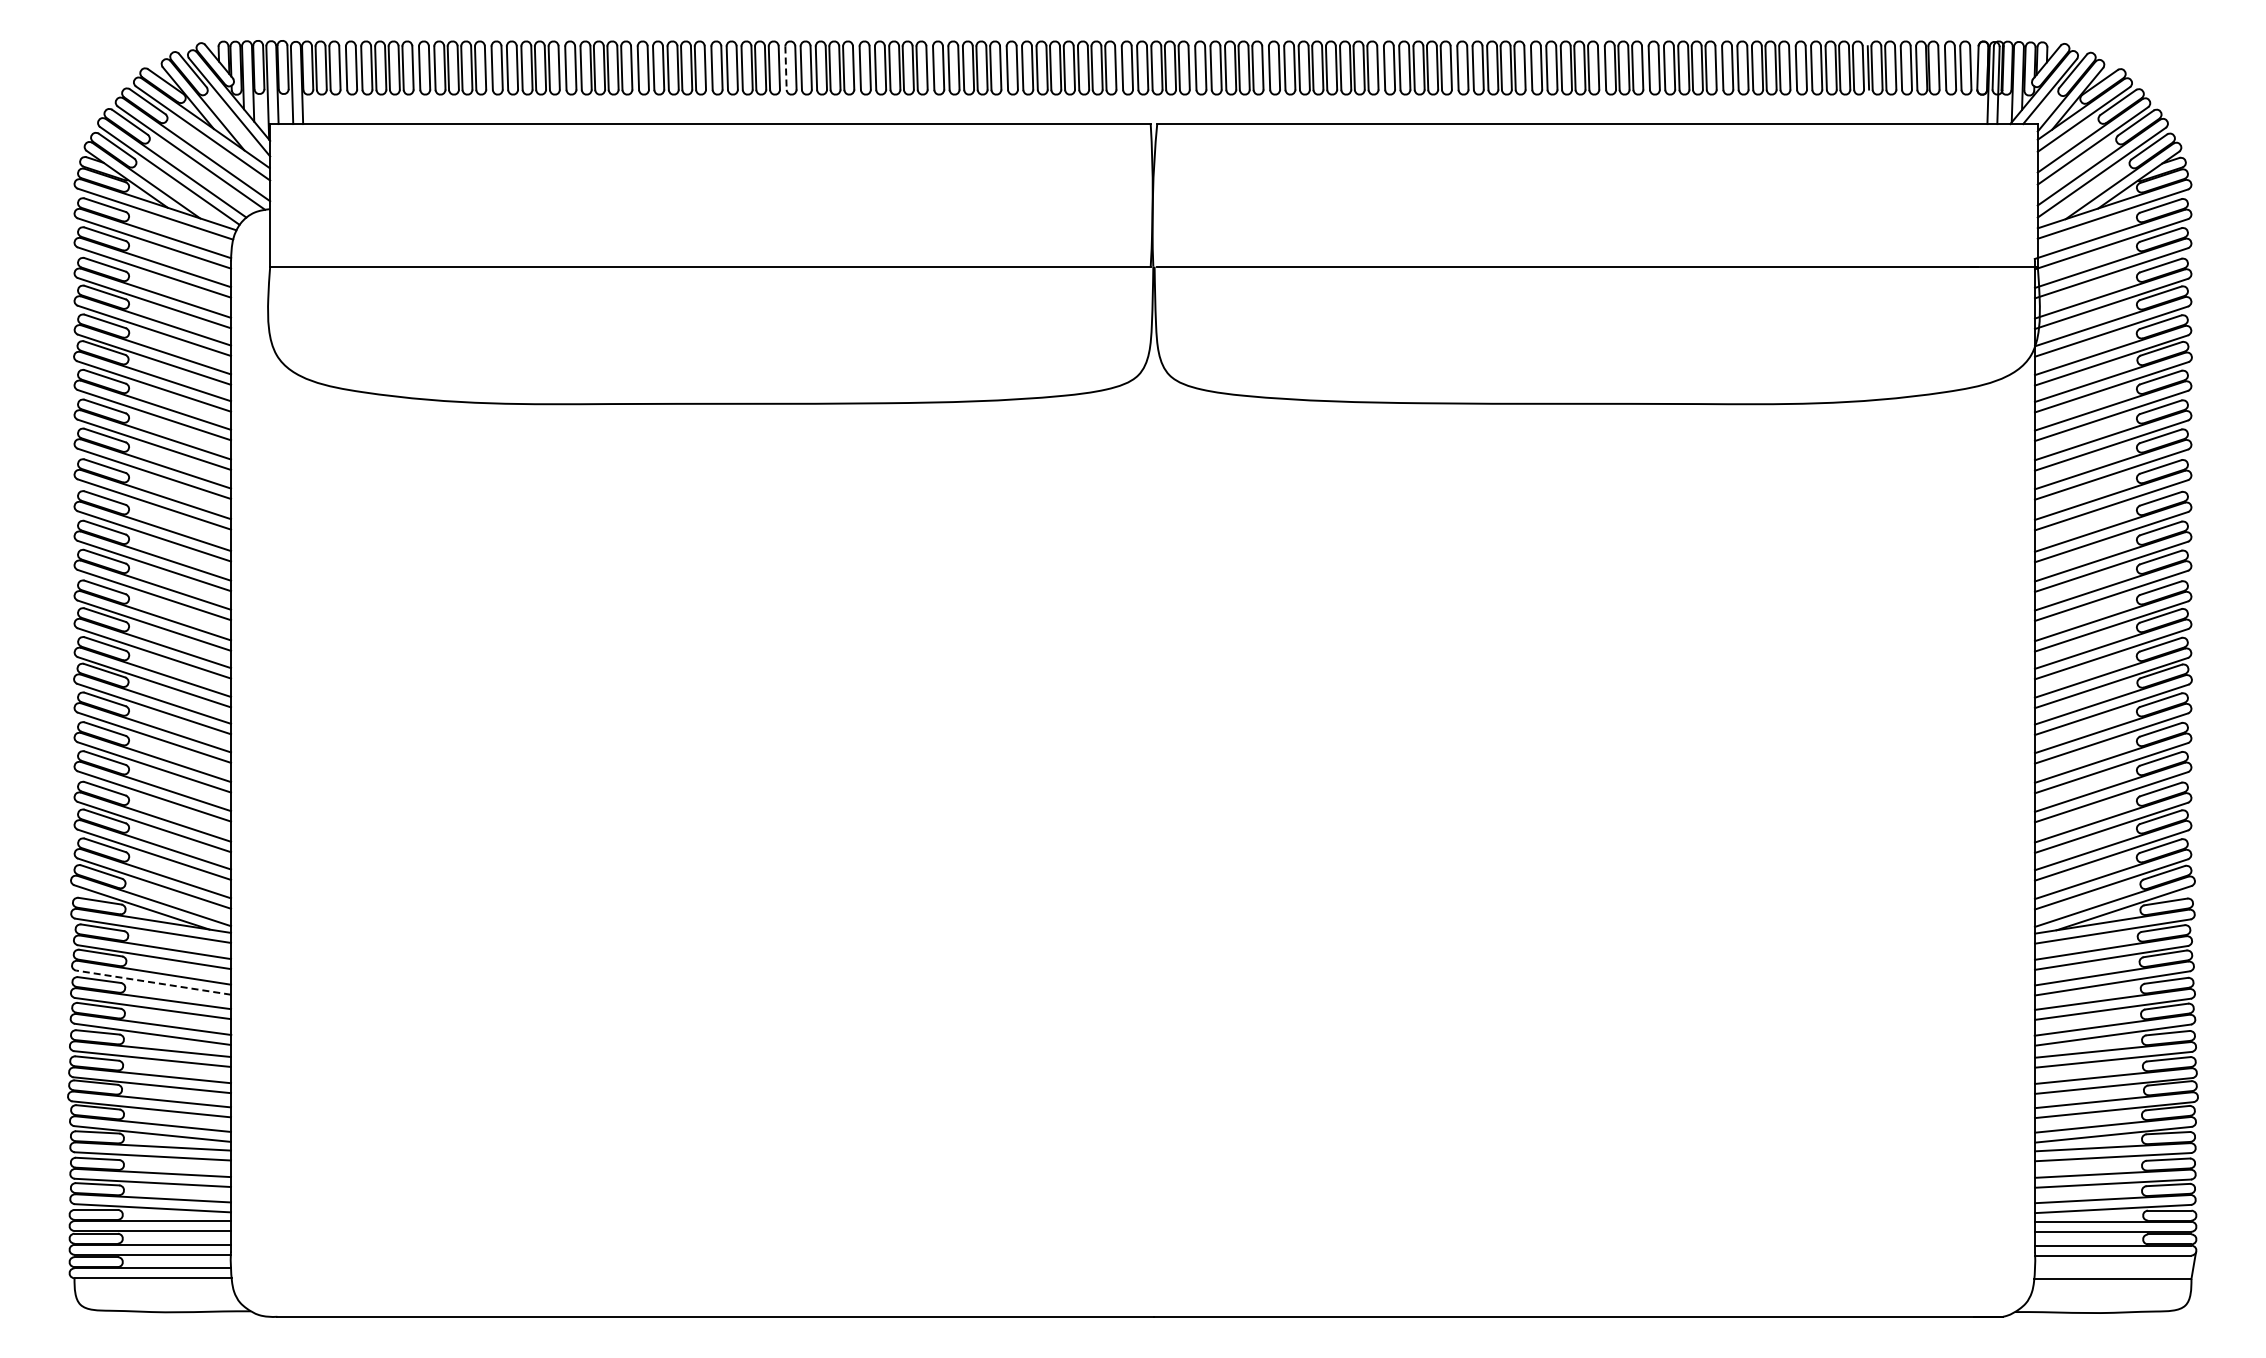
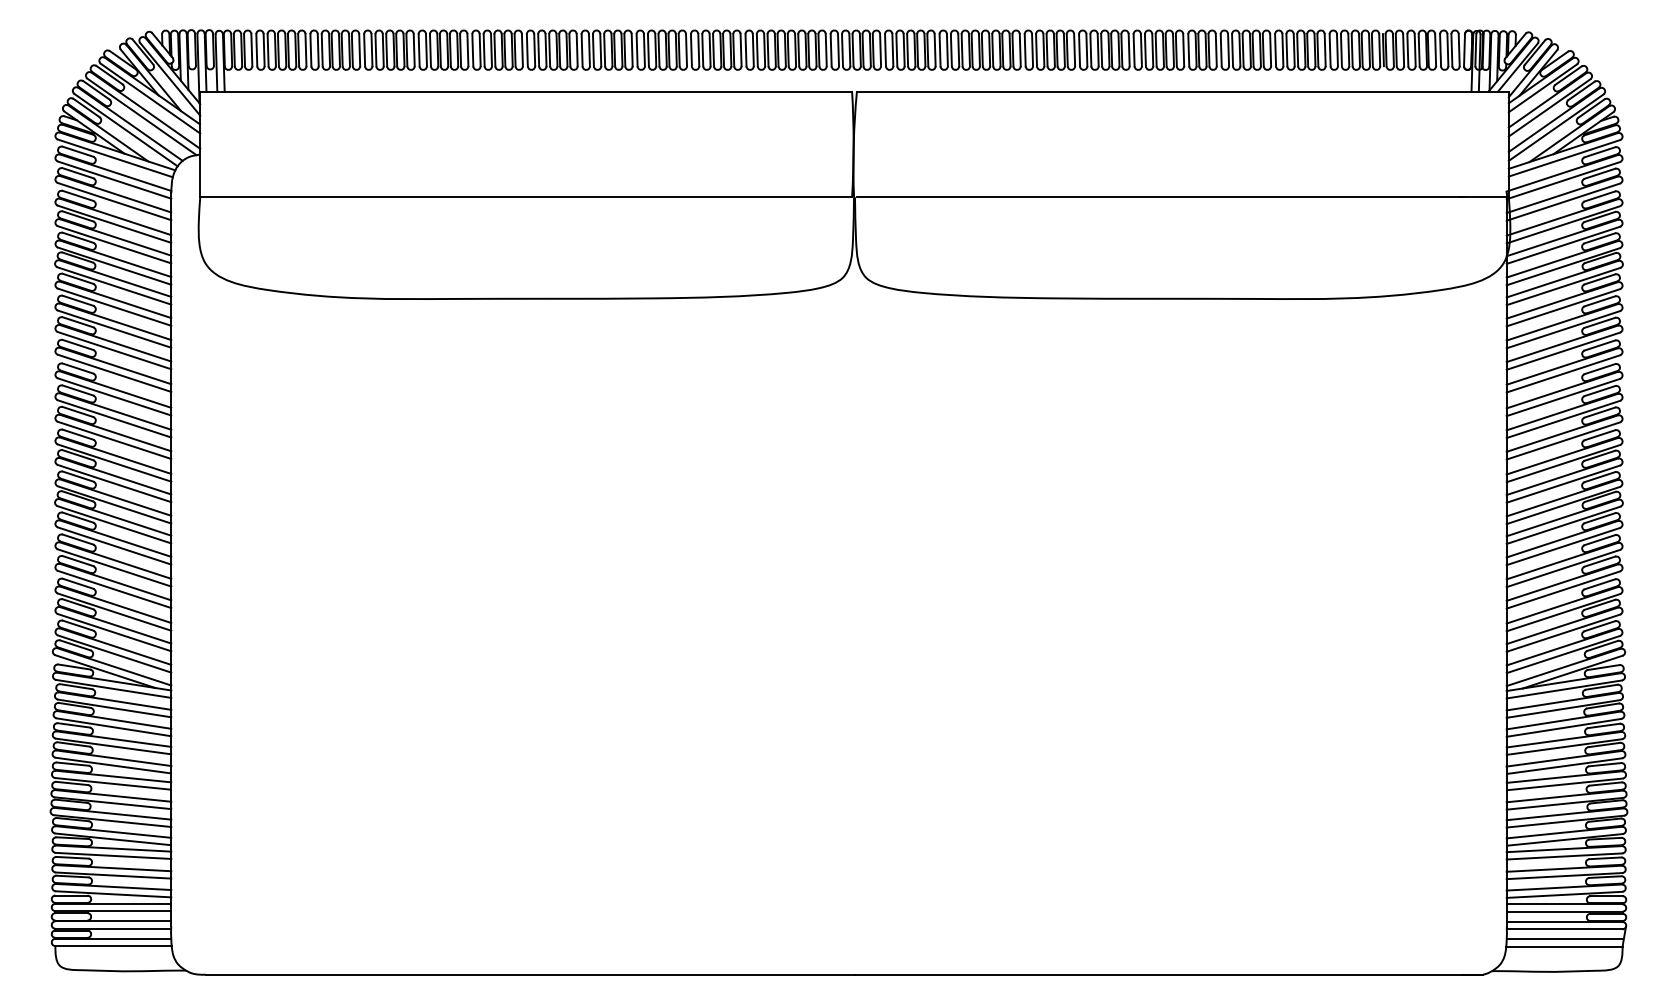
line: (786, 68) -> (582, 50), dashed -> solid
line: (153, 982) -> (113, 727), dashed -> solid
line: (2113, 1269) -> (1564, 939), added

